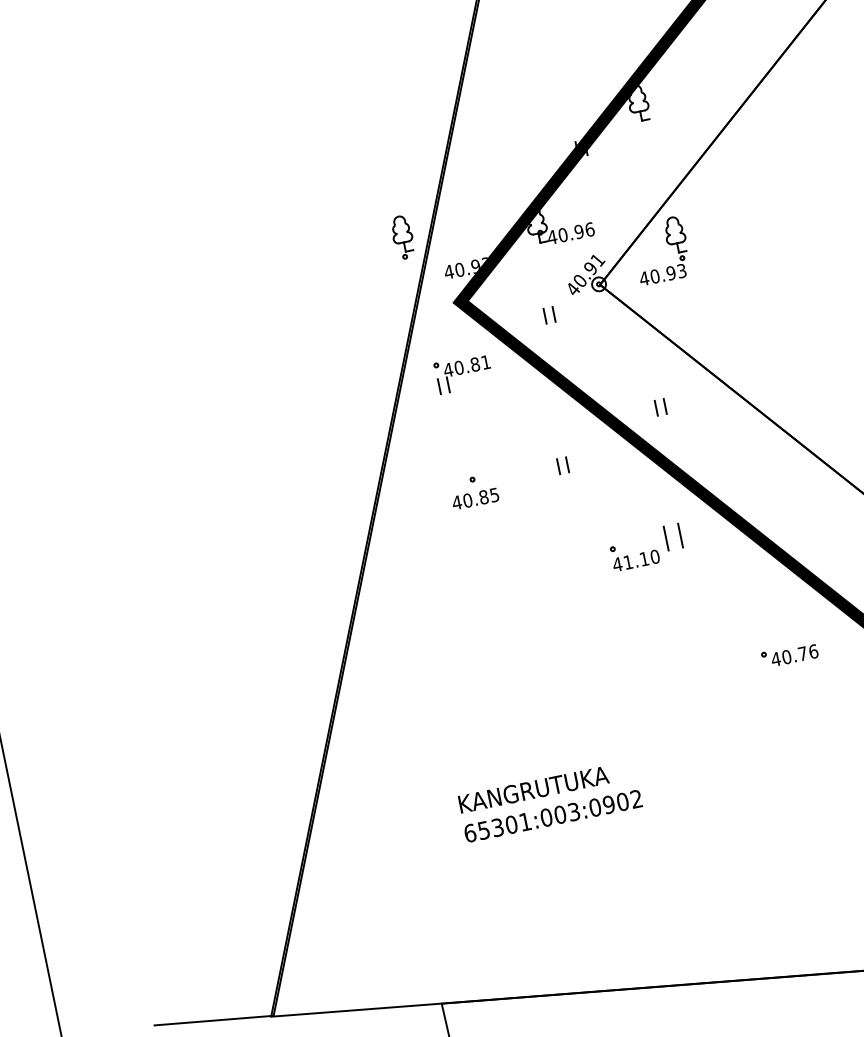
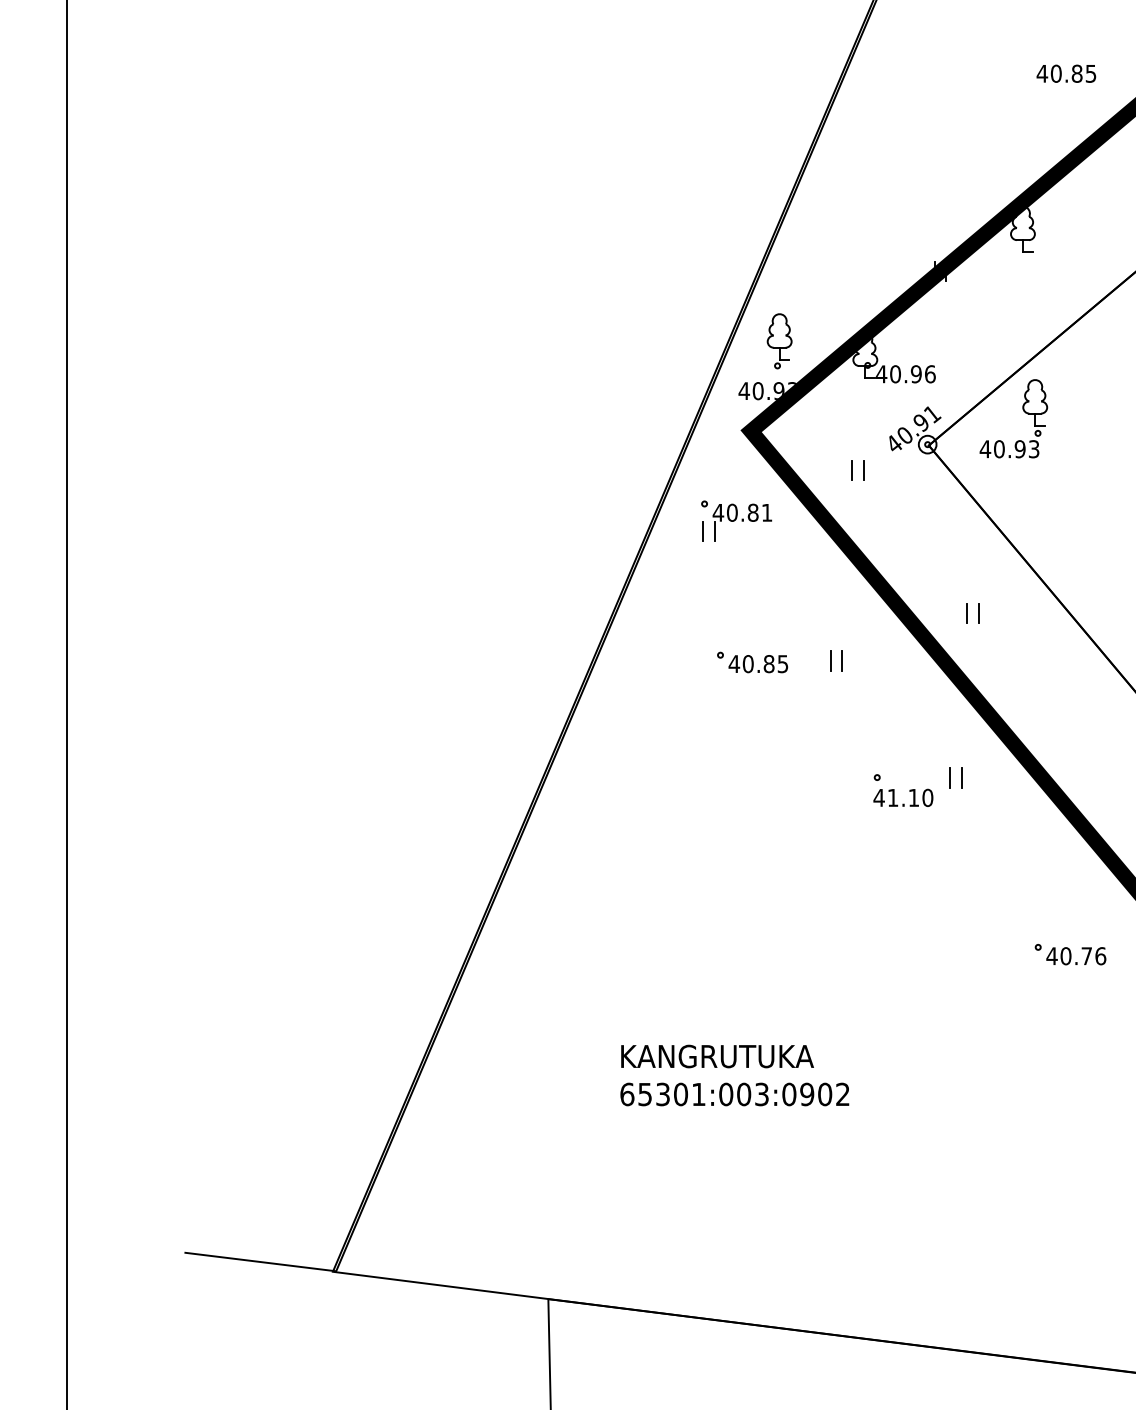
part: (402, 237) -> (779, 341), moved
text: (475, 499) -> (758, 664), moved
part: (673, 536) -> (955, 777), size x0.62

